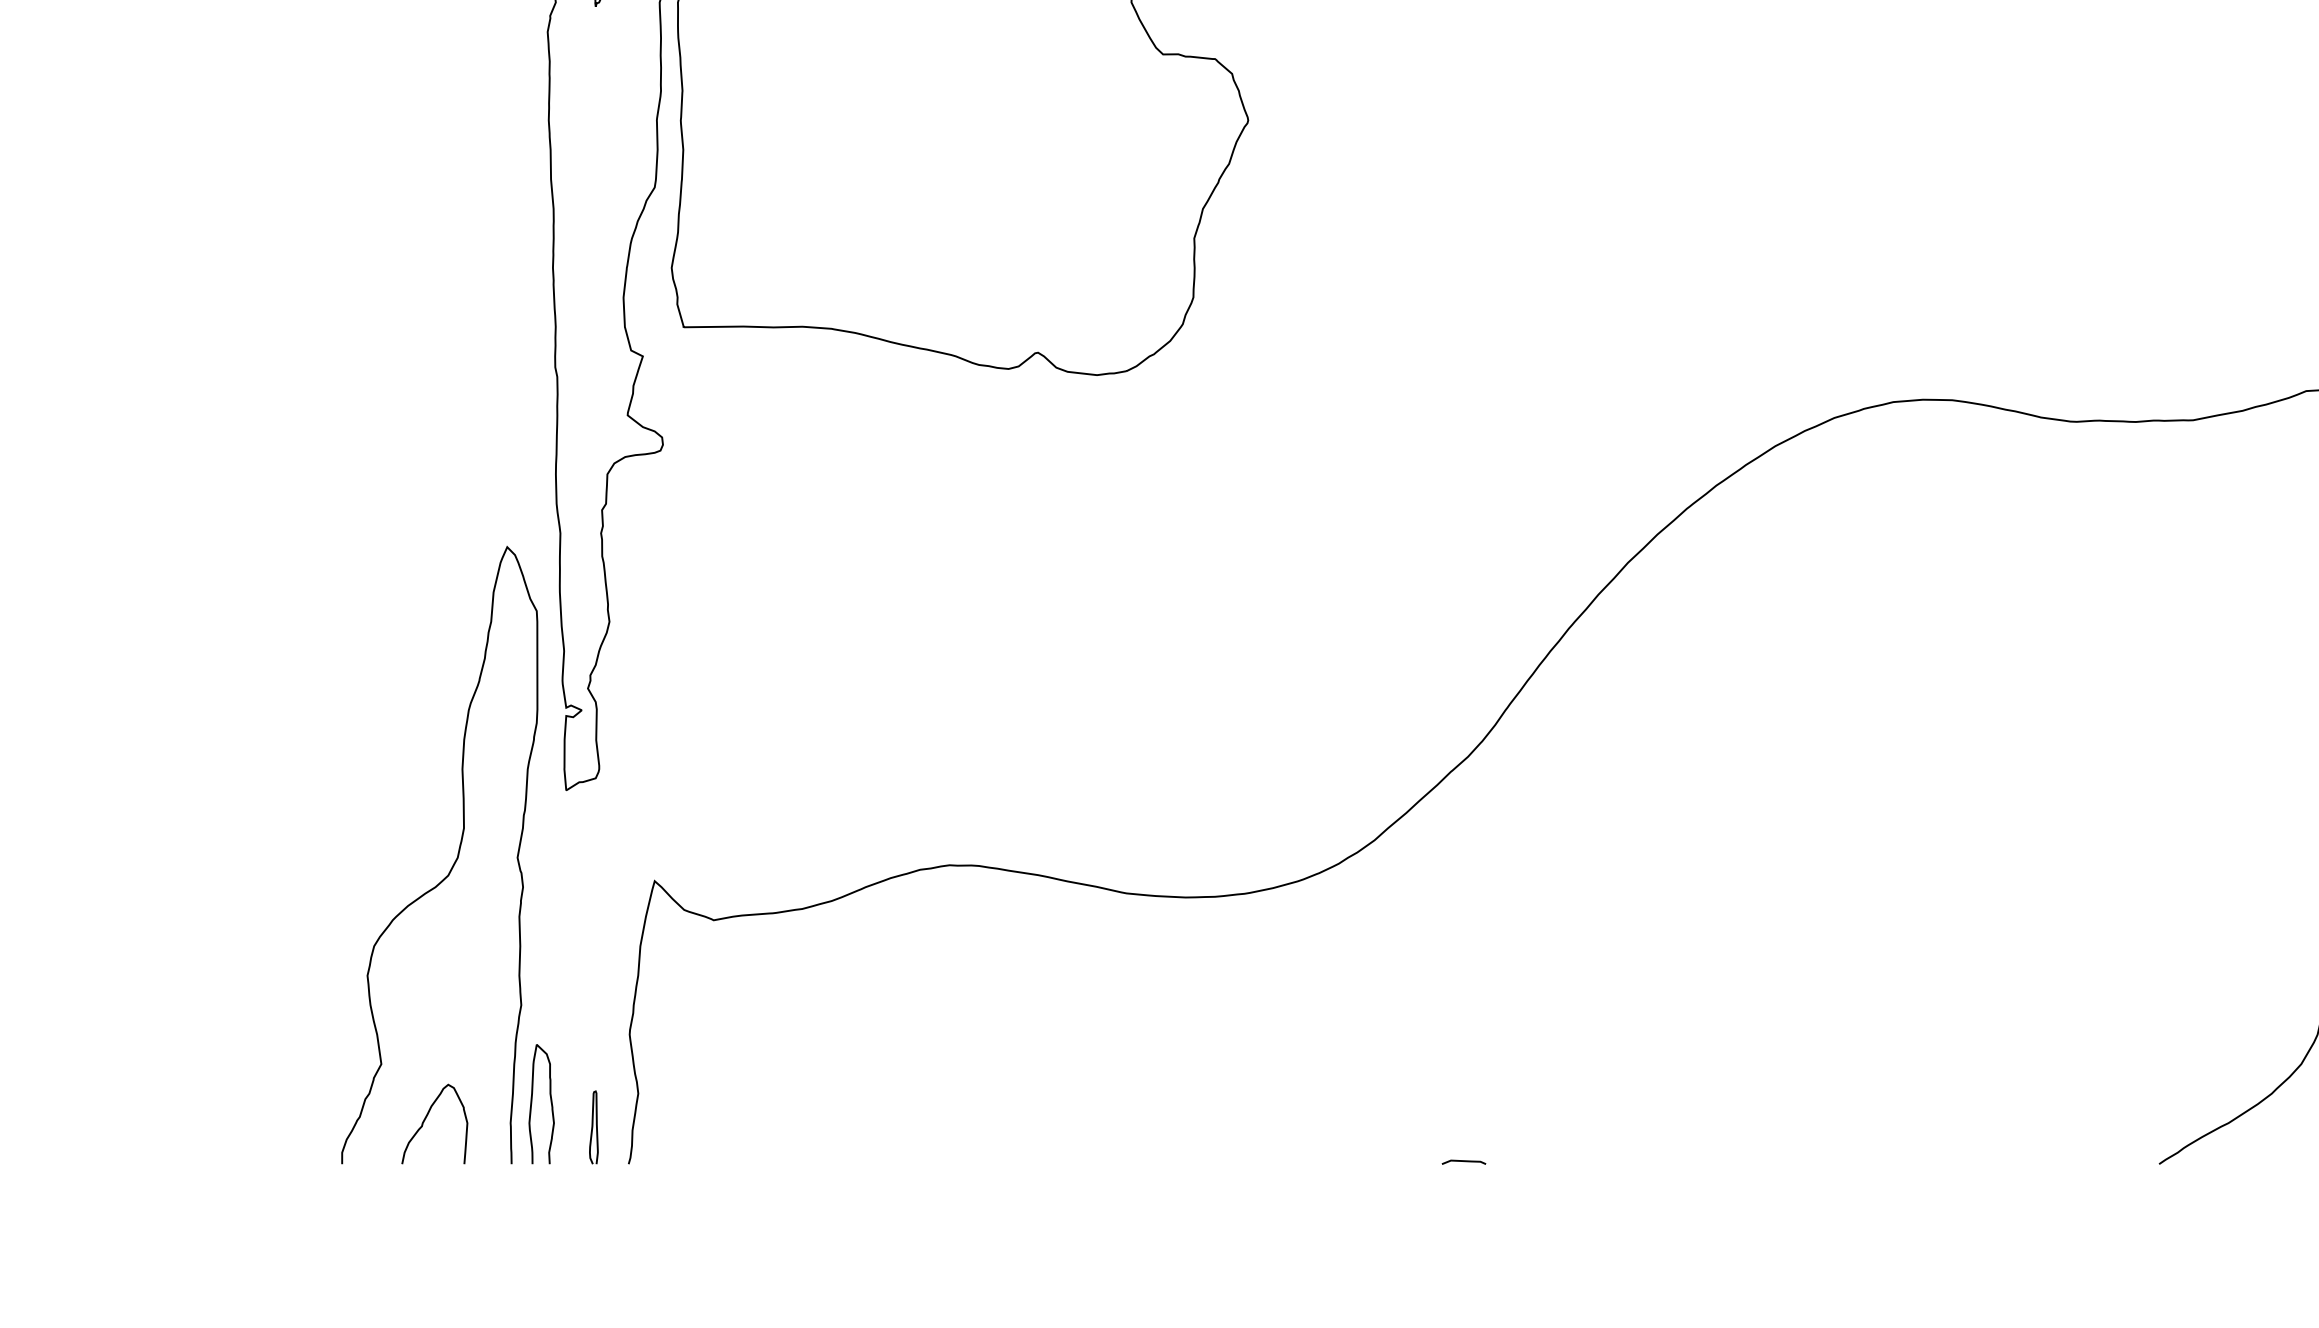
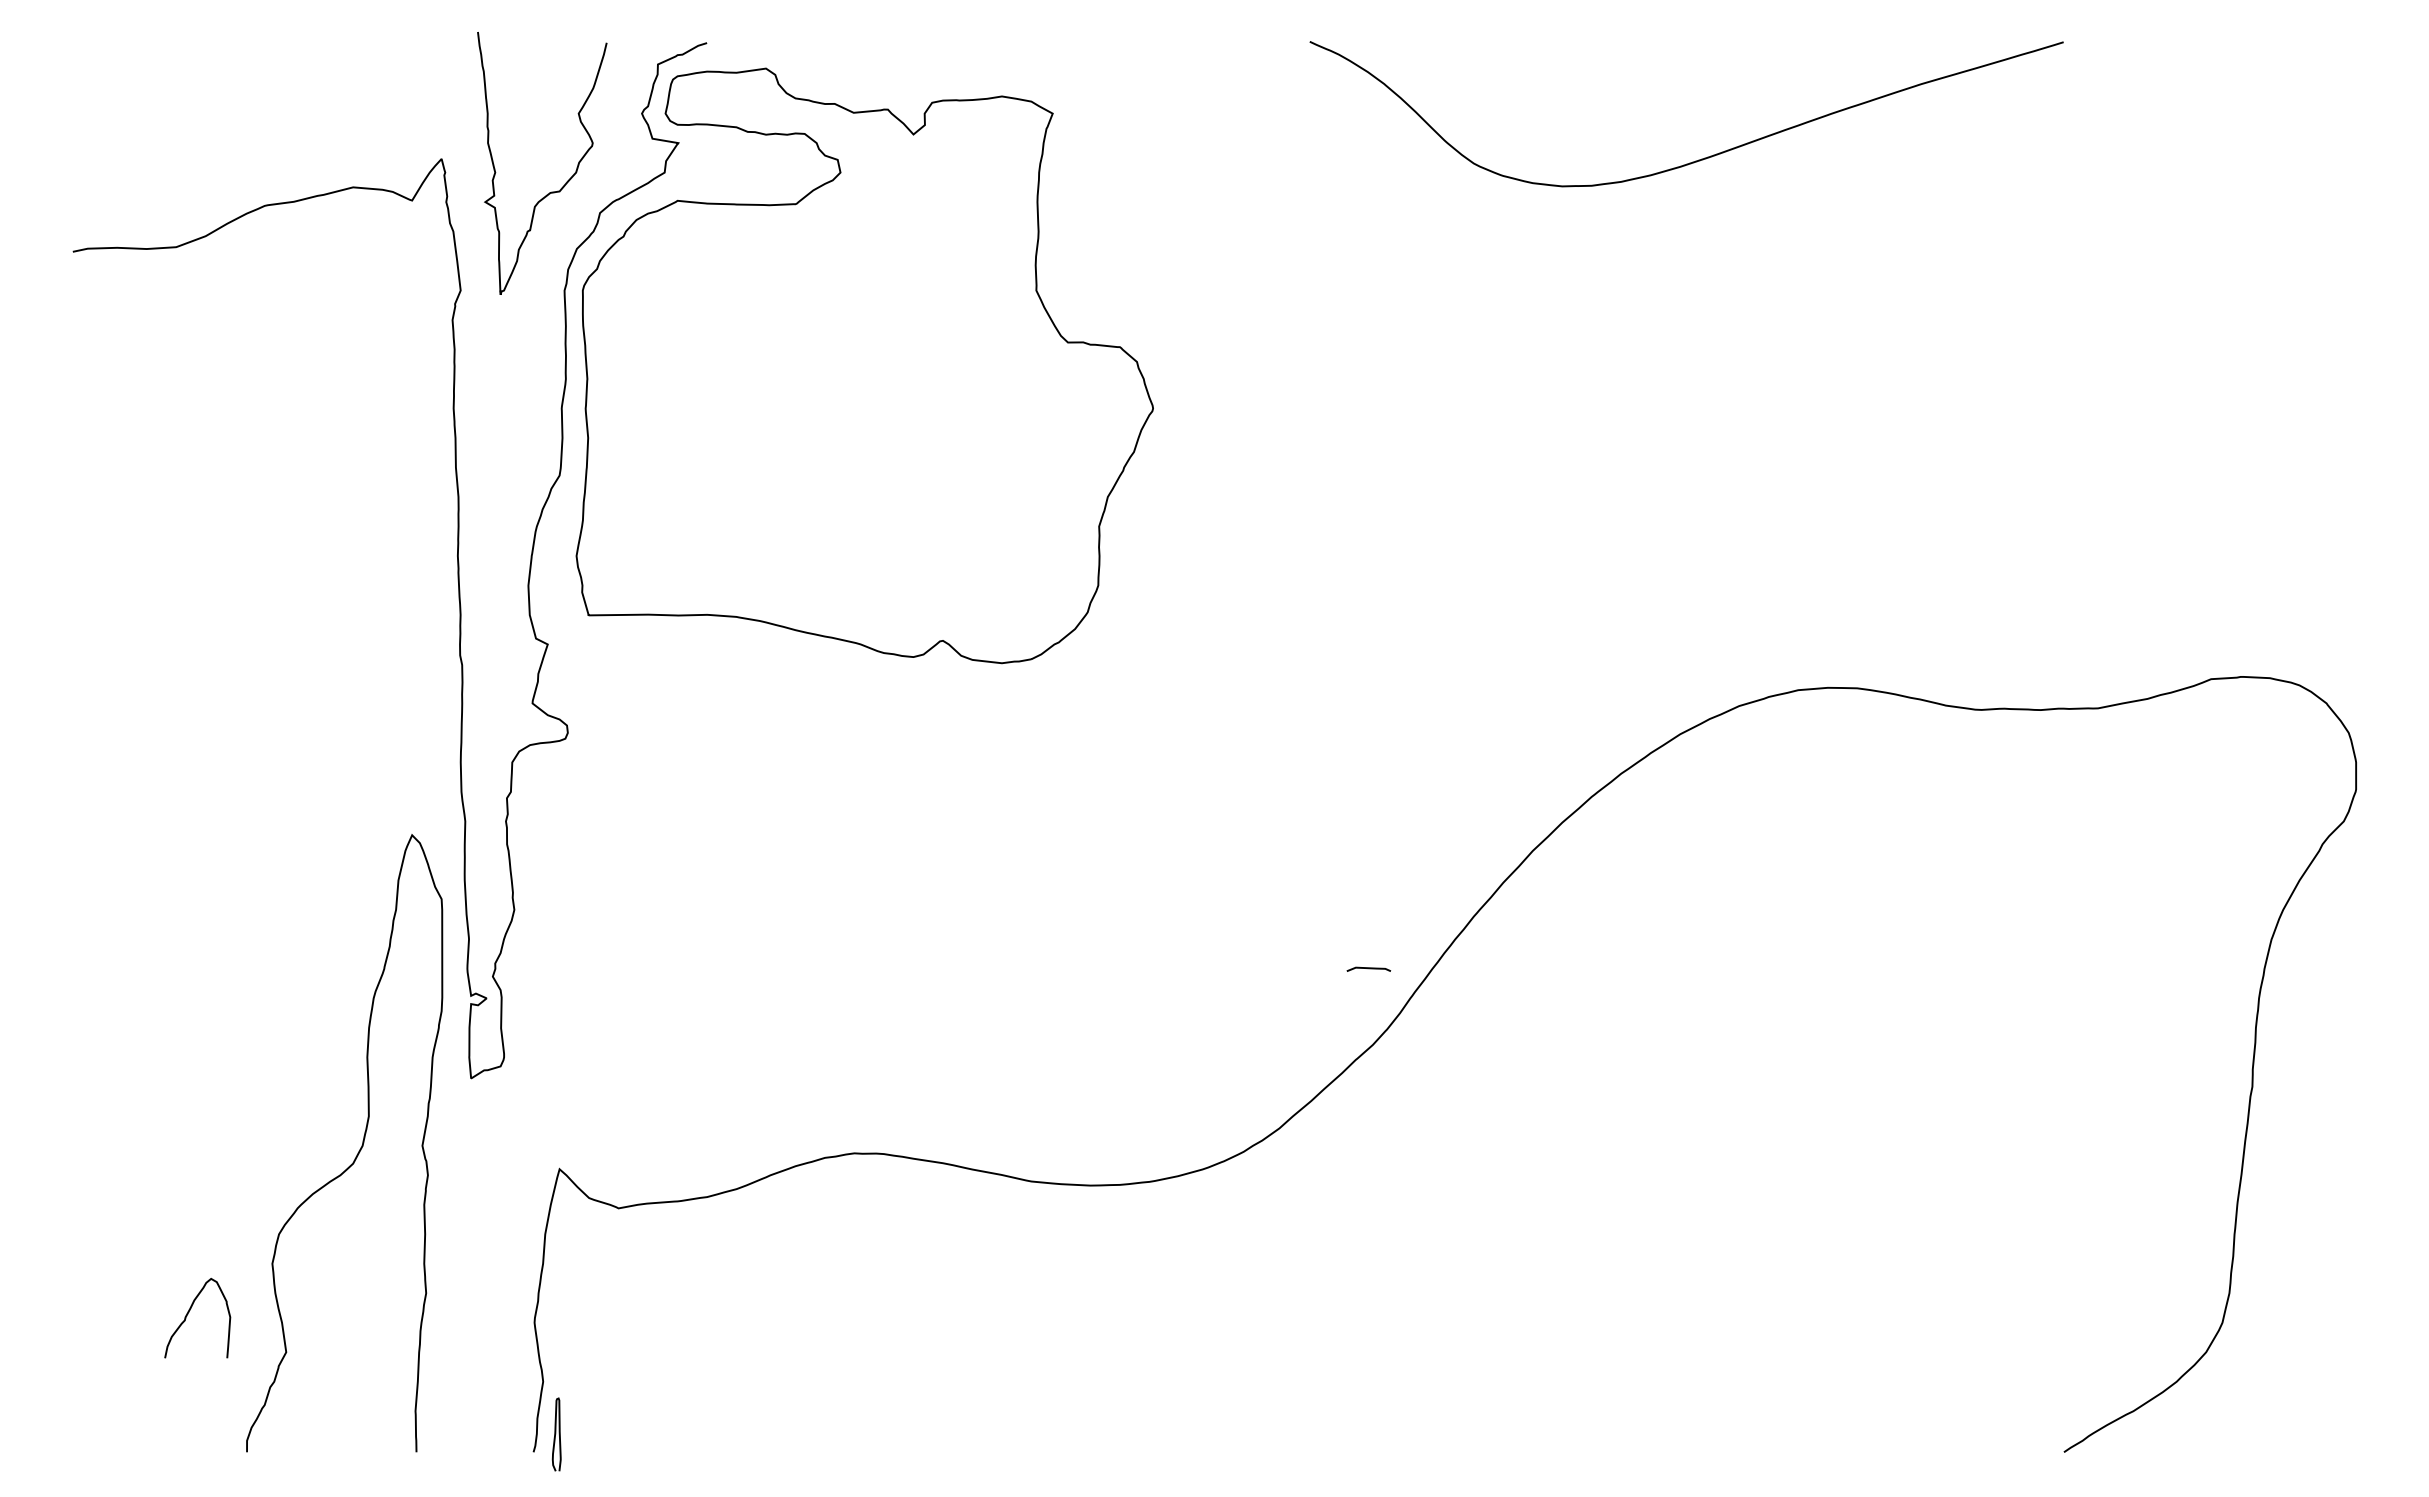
curve: (550, 1103) -> (455, 1391), removed
curve: (425, 1120) -> (188, 1314), moved
curve: (593, 1127) -> (556, 1434), moved
curve: (1463, 1161) -> (1368, 968), moved

